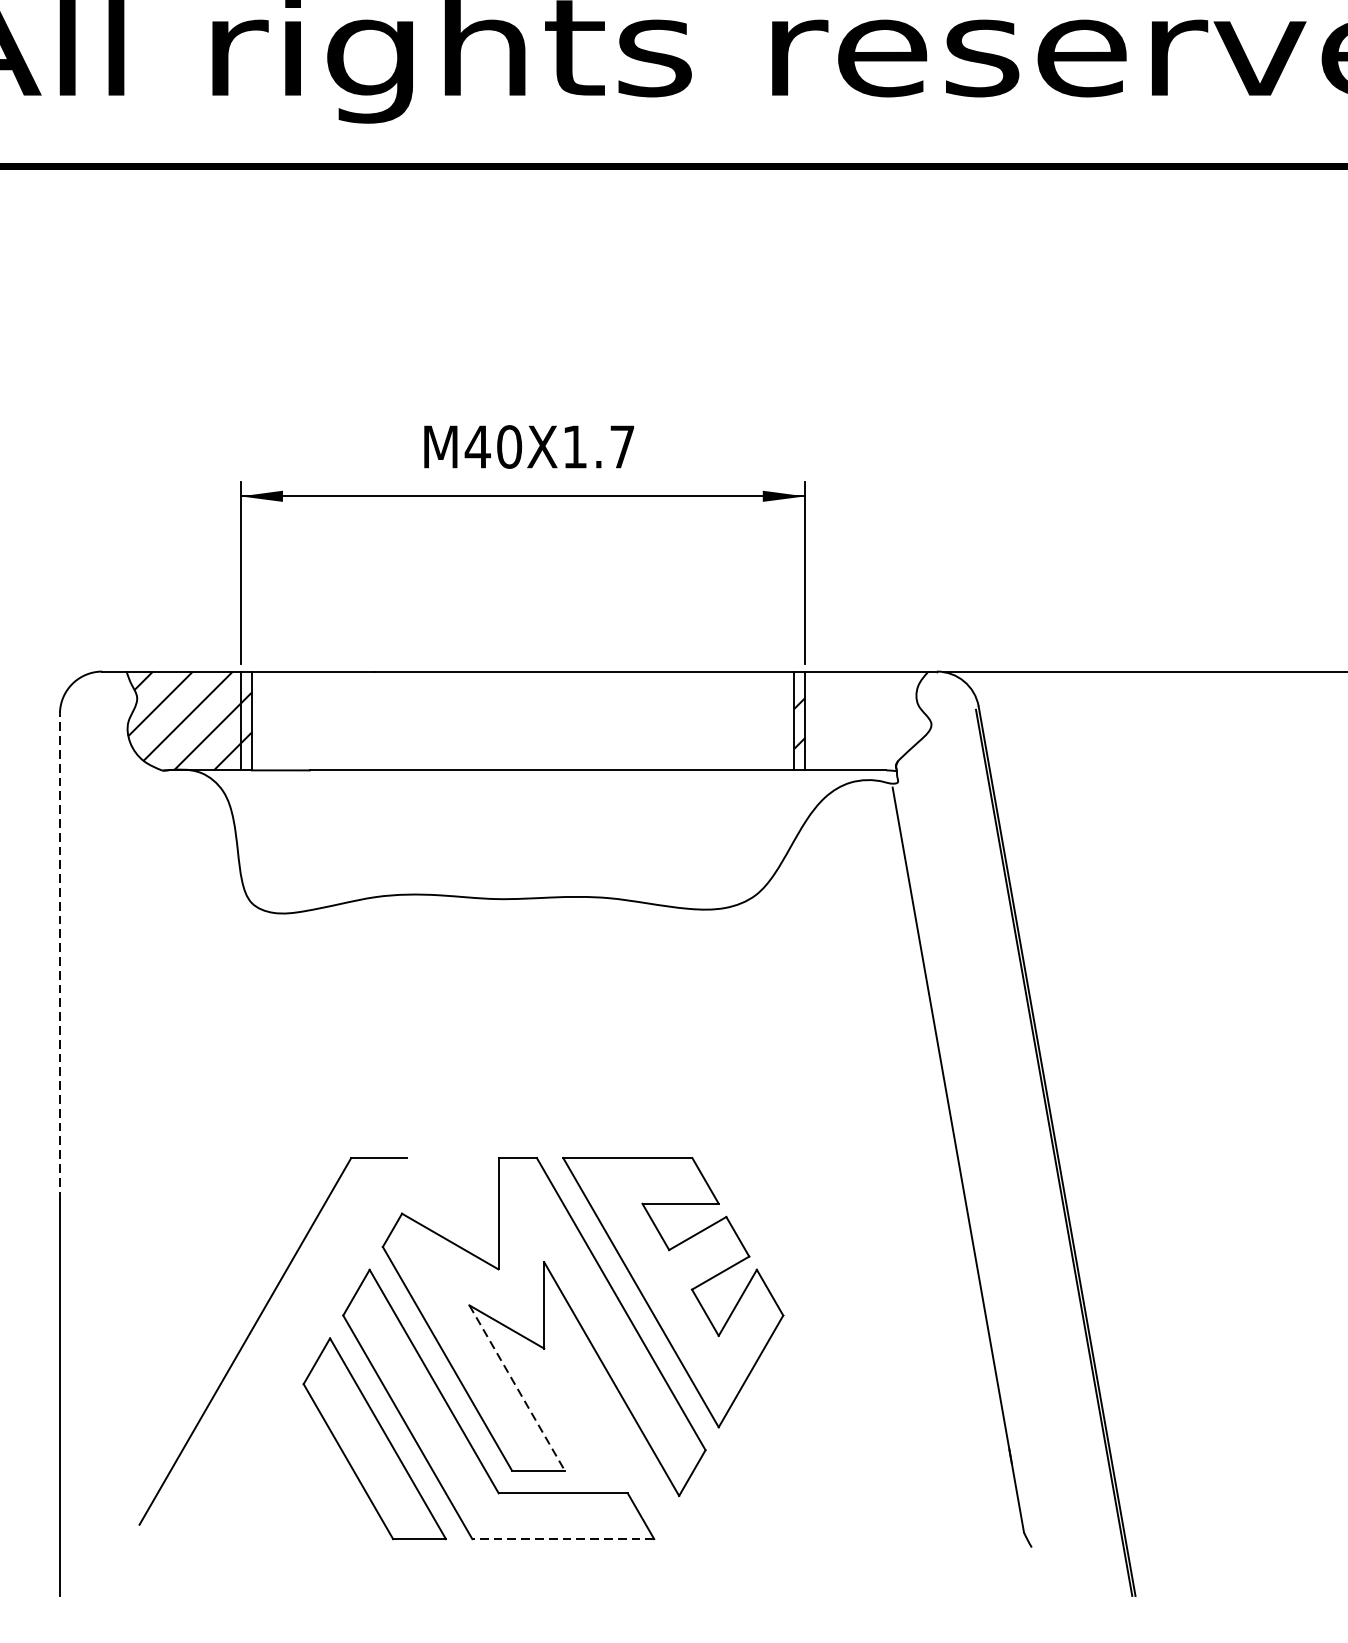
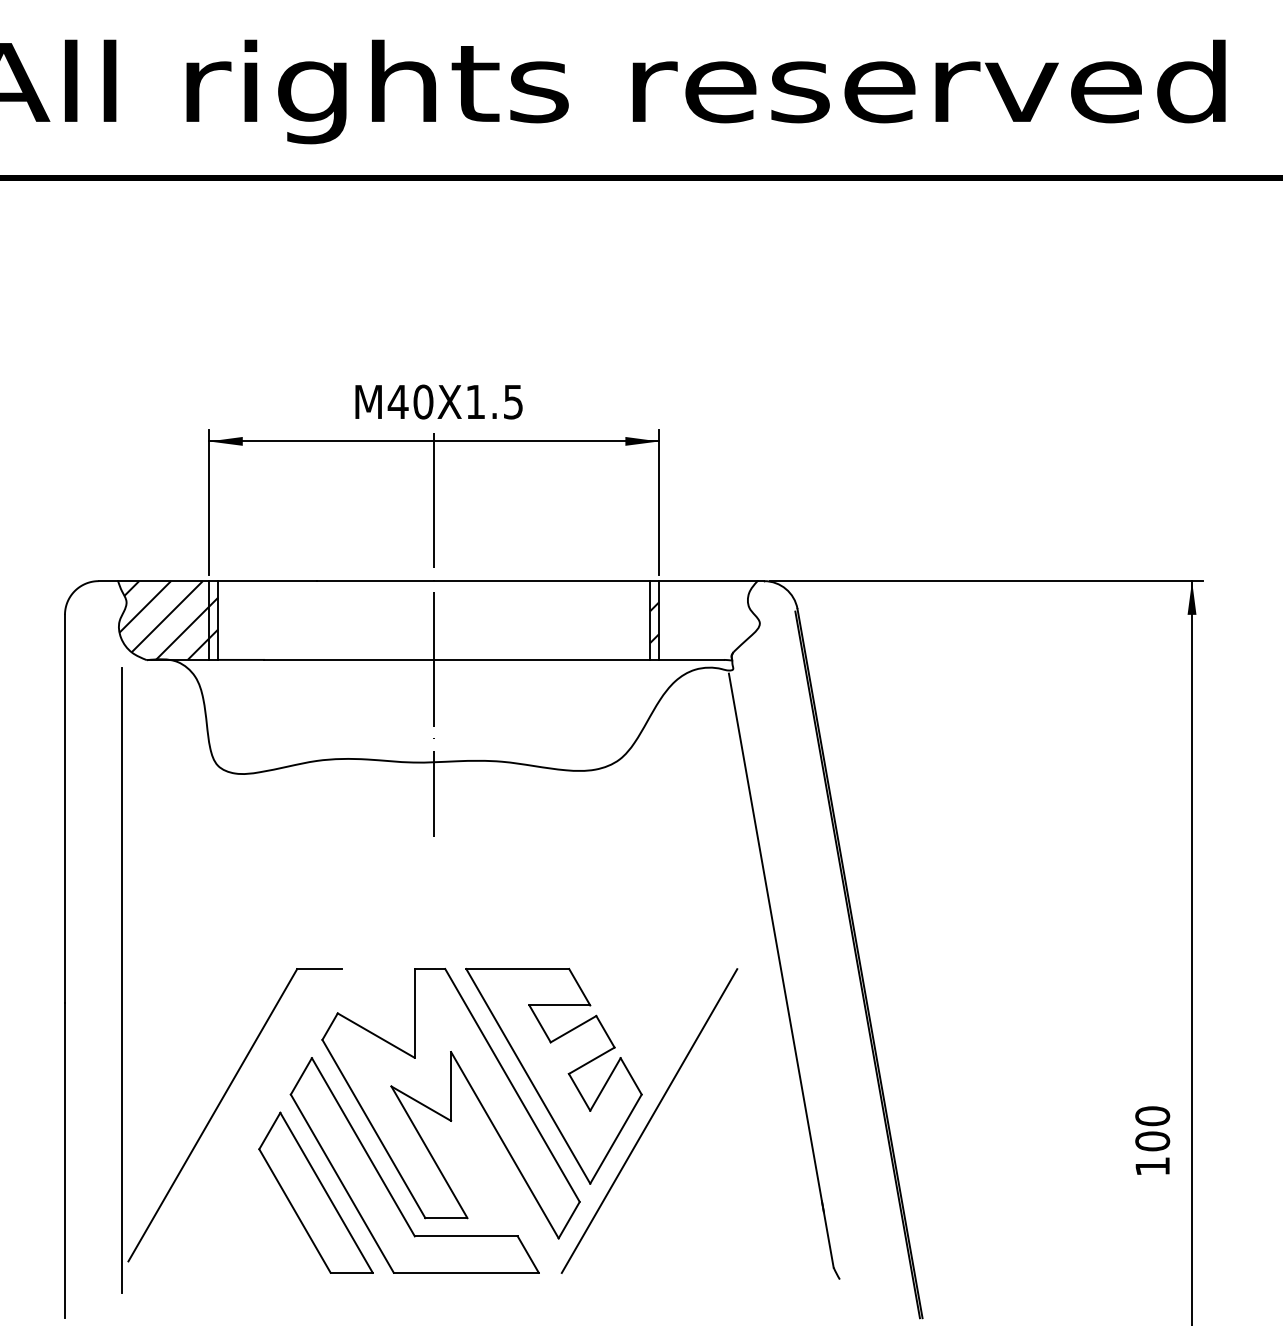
text: (622, 447) -> (513, 402), X1.7 -> X1.5
line: (523, 739) -> (434, 635), added
line: (59, 956) -> (64, 808), dashed -> solid
line: (132, 1172) -> (122, 980), added
line: (793, 1348) -> (649, 1120), added
line: (517, 1388) -> (429, 1152), dashed -> solid
line: (563, 1538) -> (466, 1272), dashed -> solid

